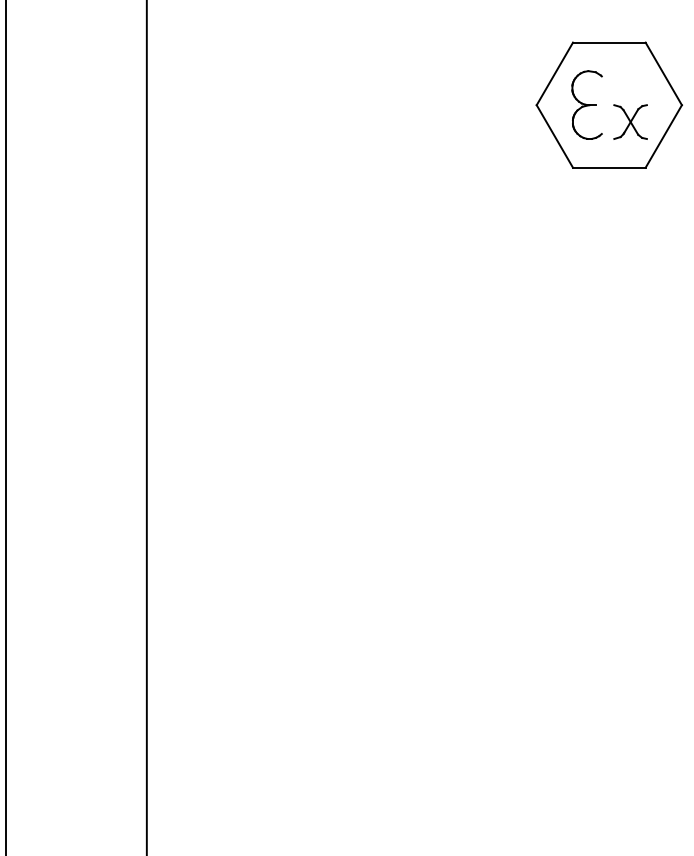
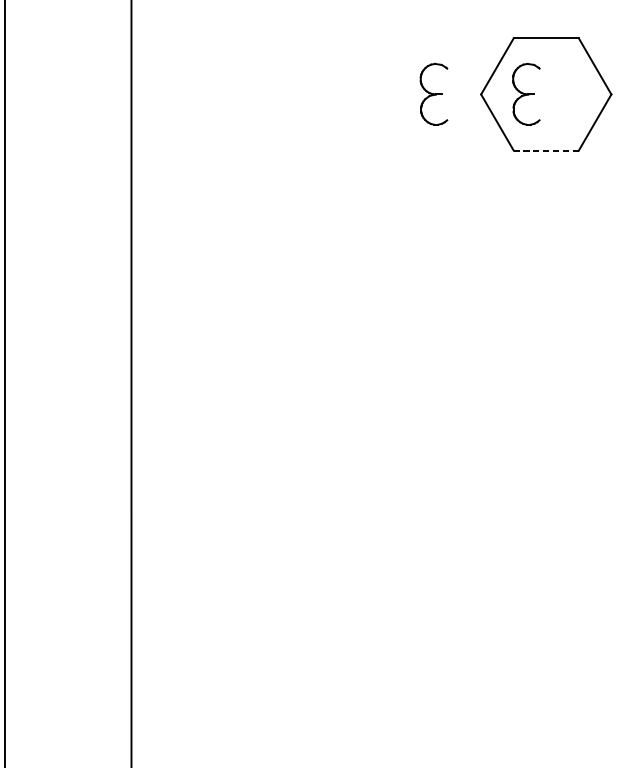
part: (483, 104) -> (433, 93), added
part: (630, 121) -> (565, 109), removed
line: (608, 167) -> (545, 150), solid -> dashed

